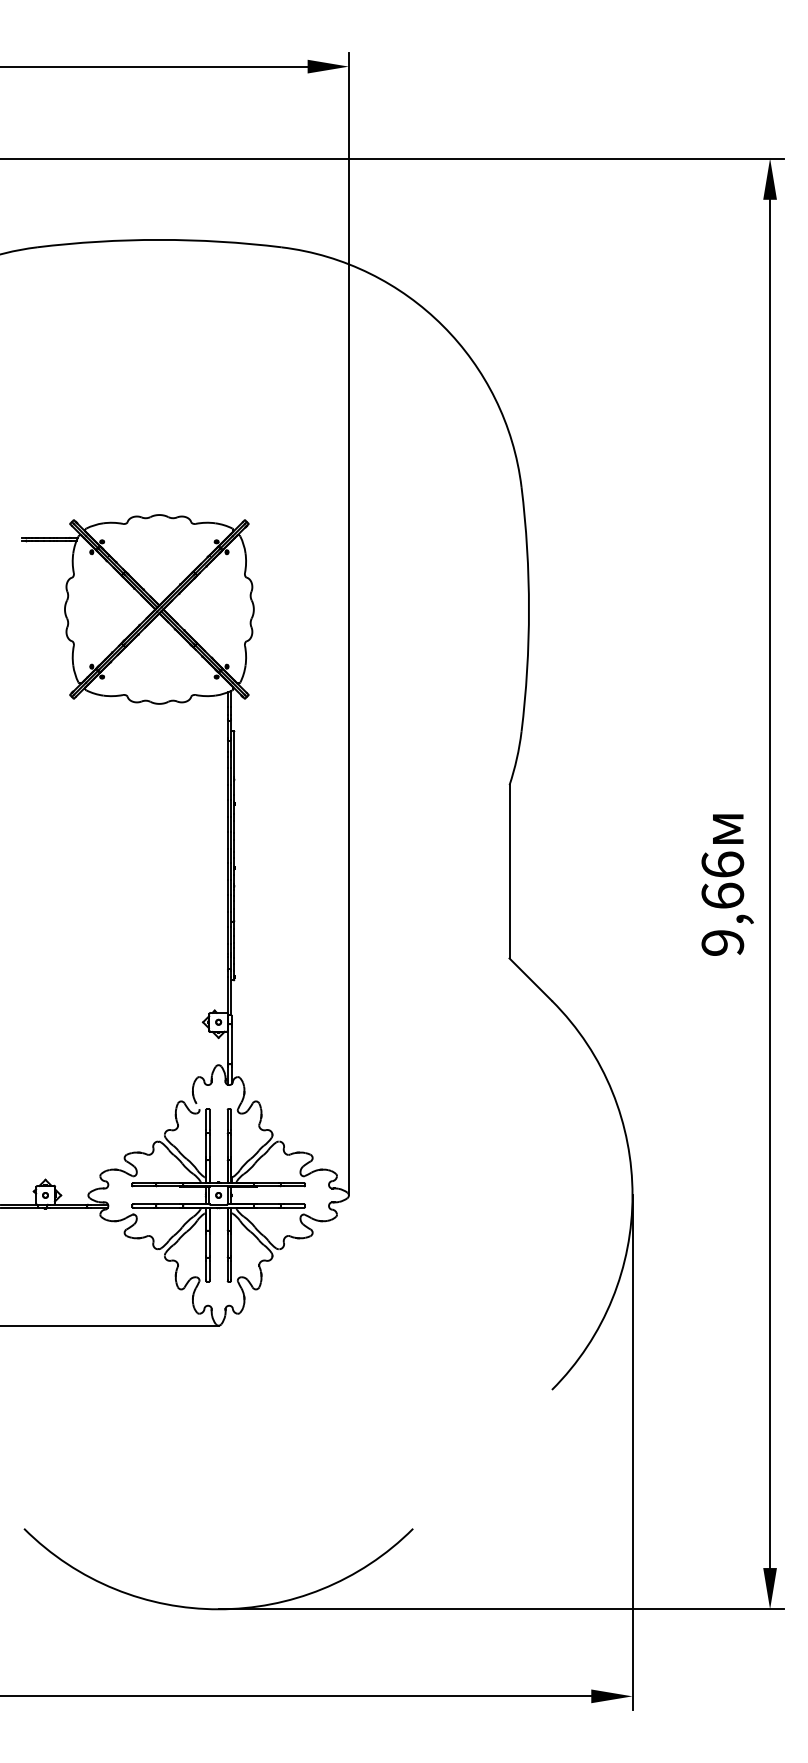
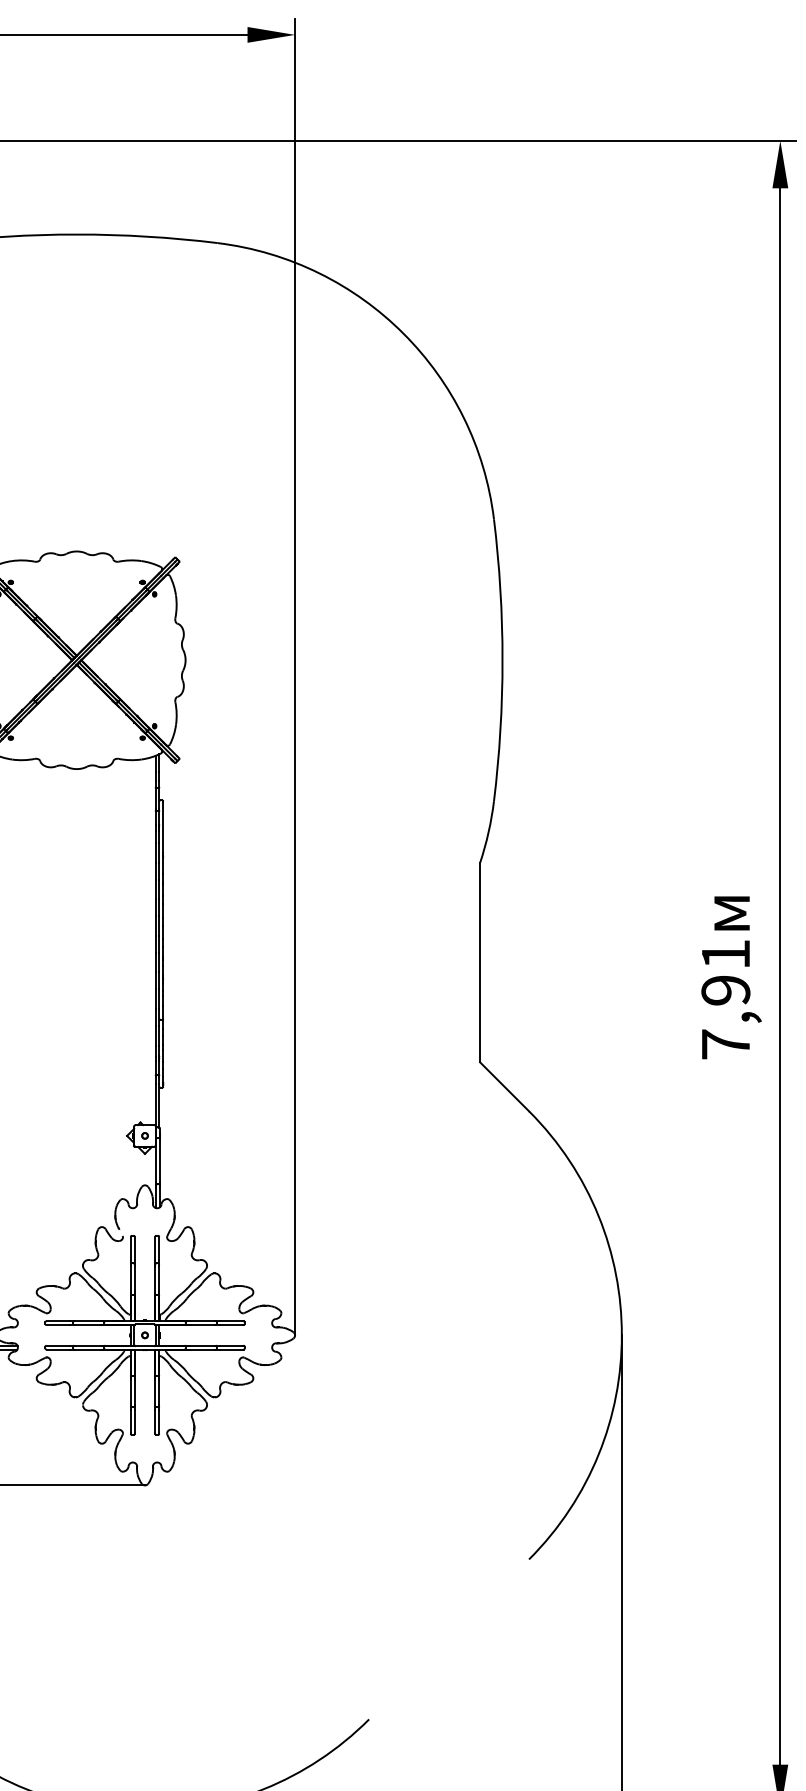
text: (722, 903) -> (725, 999), 9,66 -> 7,91

